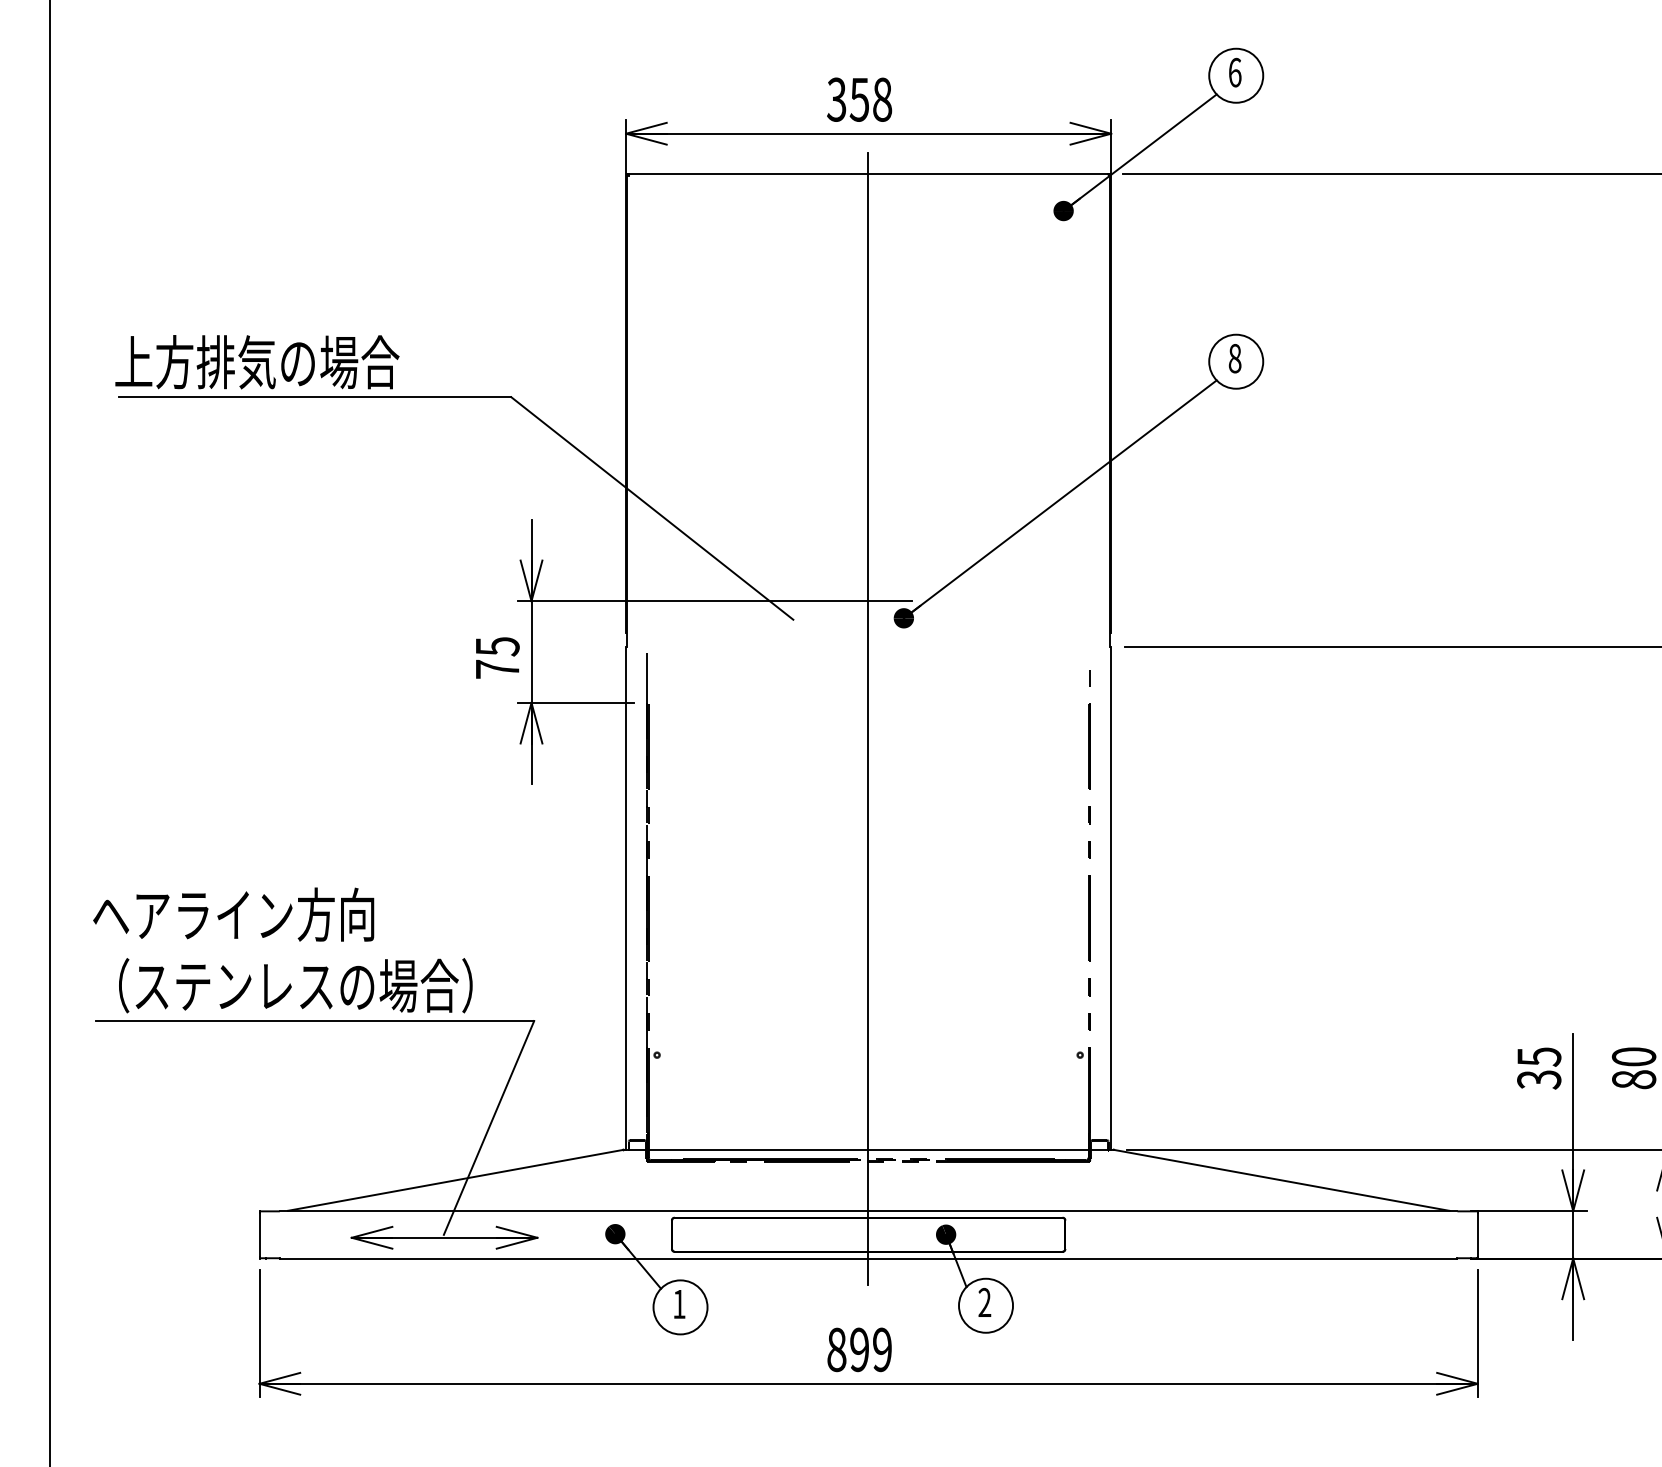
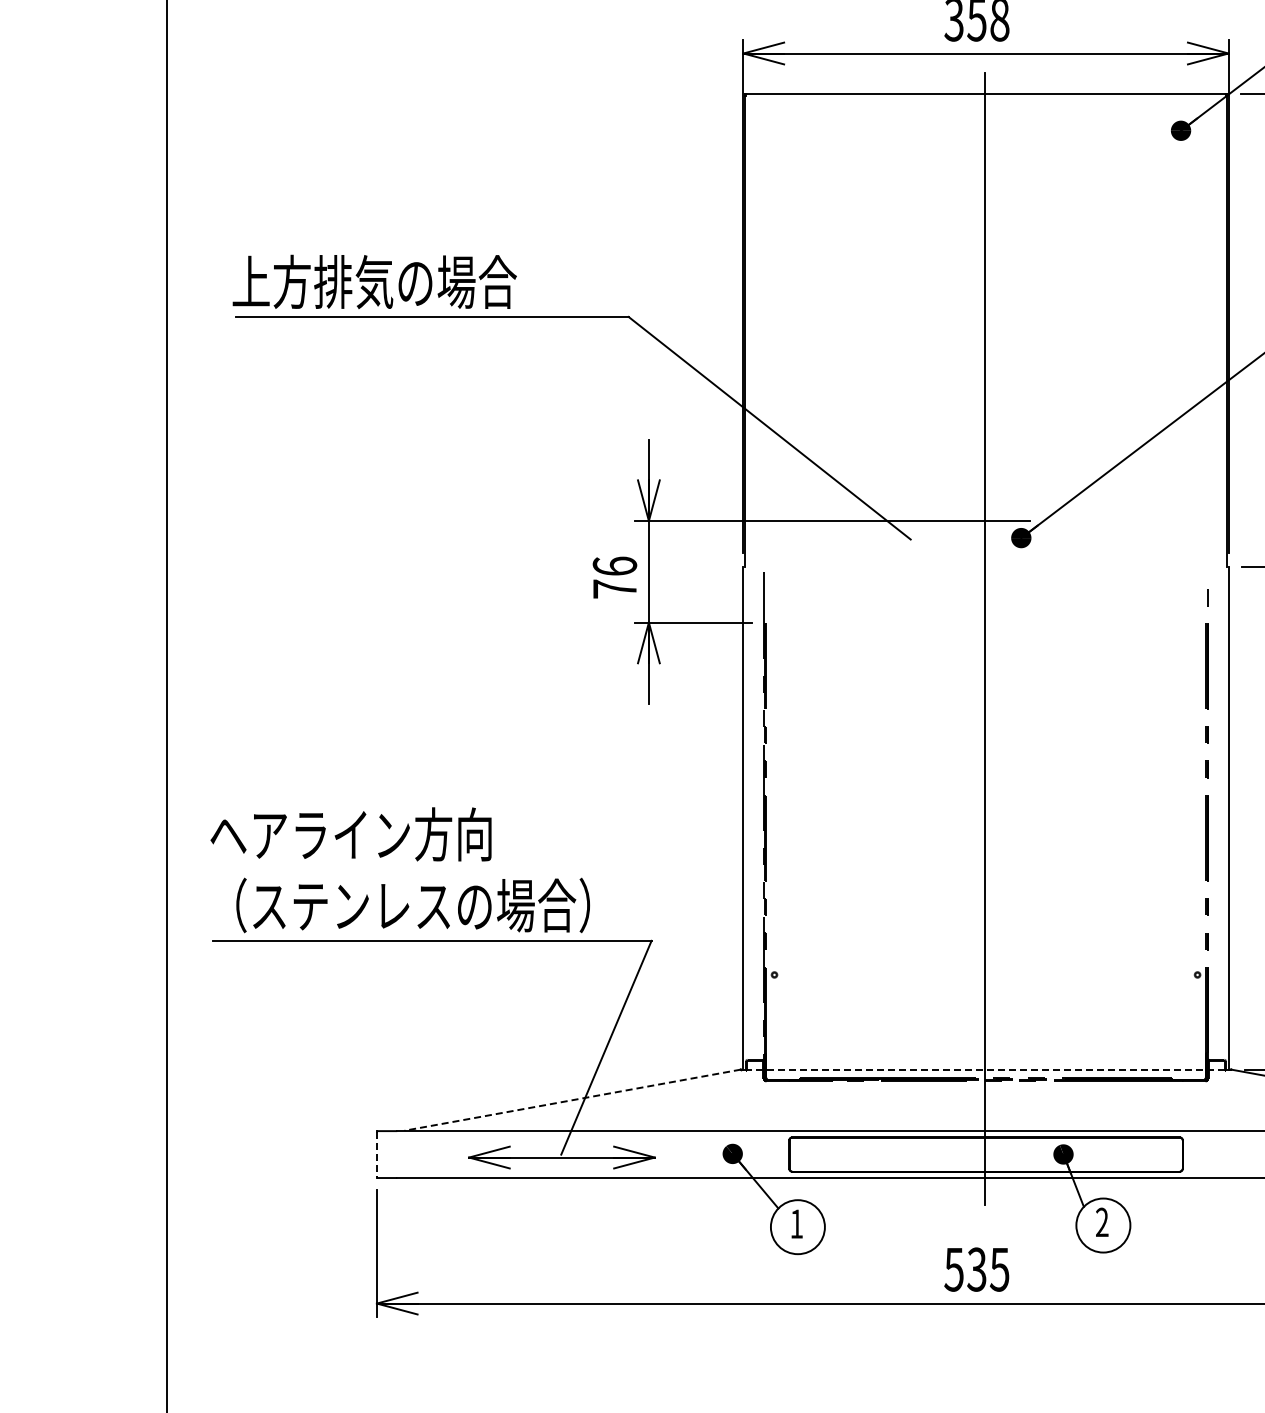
text: (497, 646) -> (614, 566), 75 -> 76
line: (868, 1149) -> (985, 1069), solid -> dashed
line: (455, 1180) -> (572, 1100), solid -> dashed
line: (259, 1235) -> (376, 1155), solid -> dashed
text: (858, 1349) -> (975, 1269), 899 -> 535

